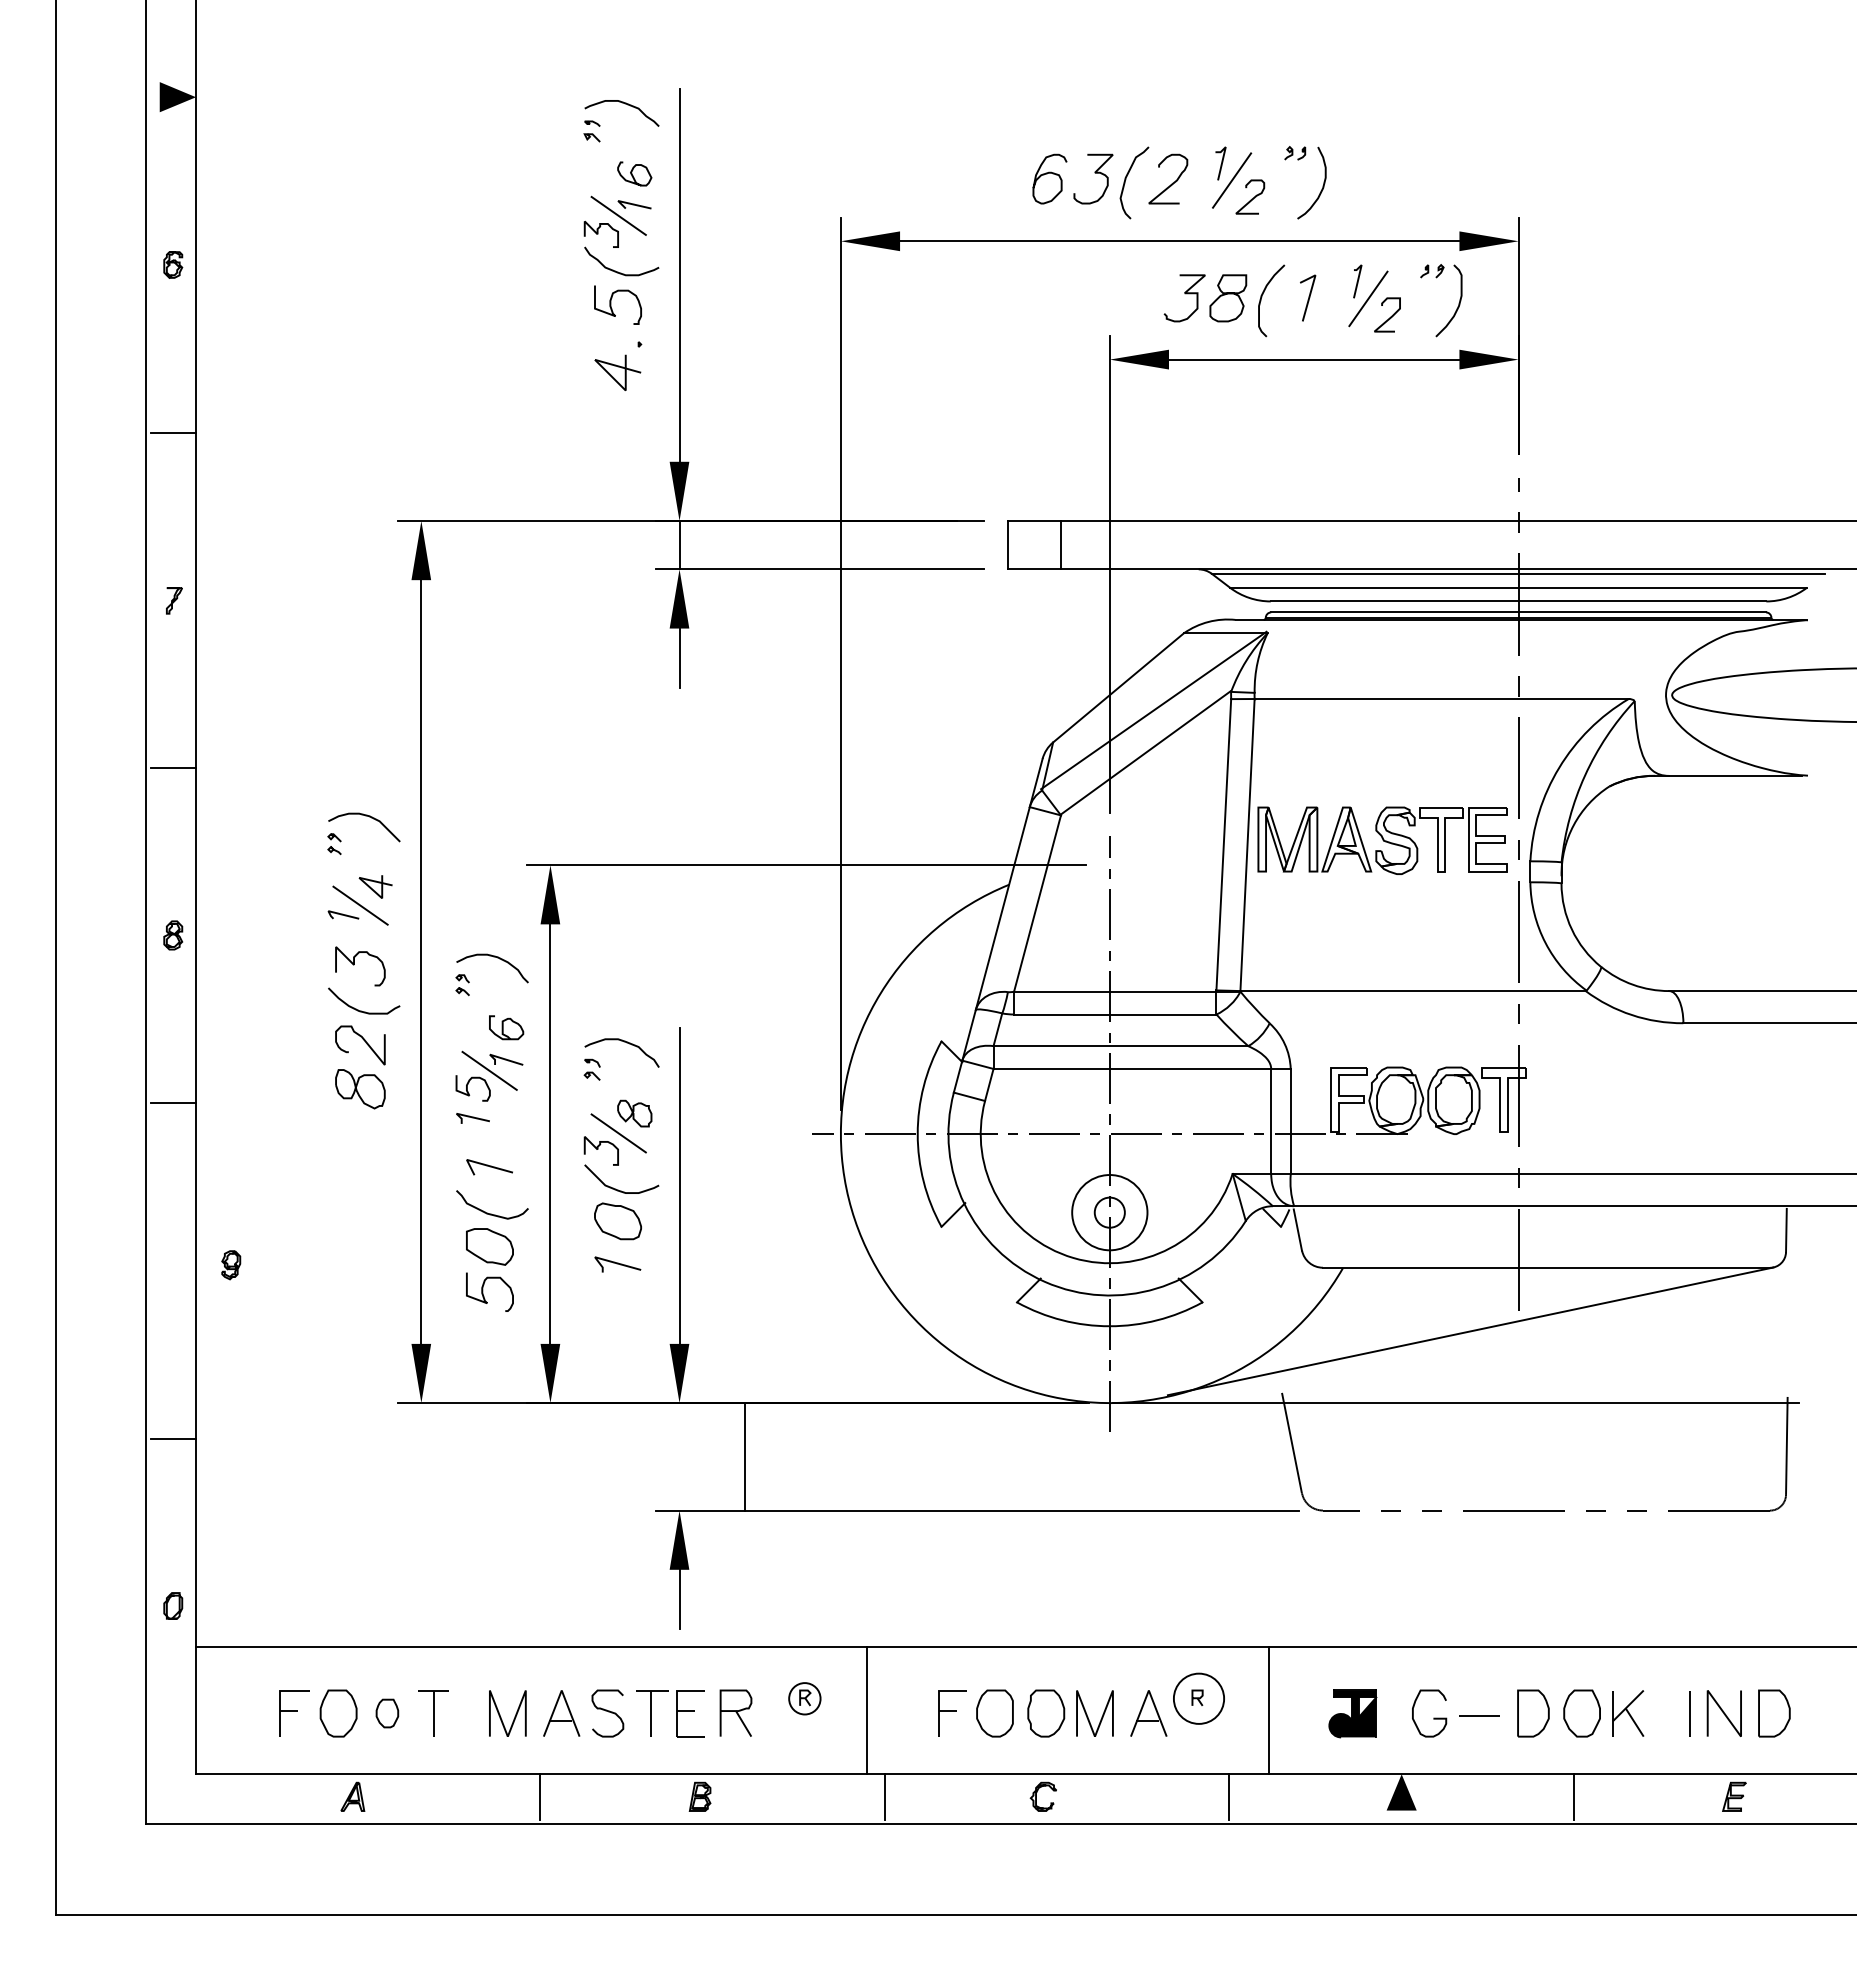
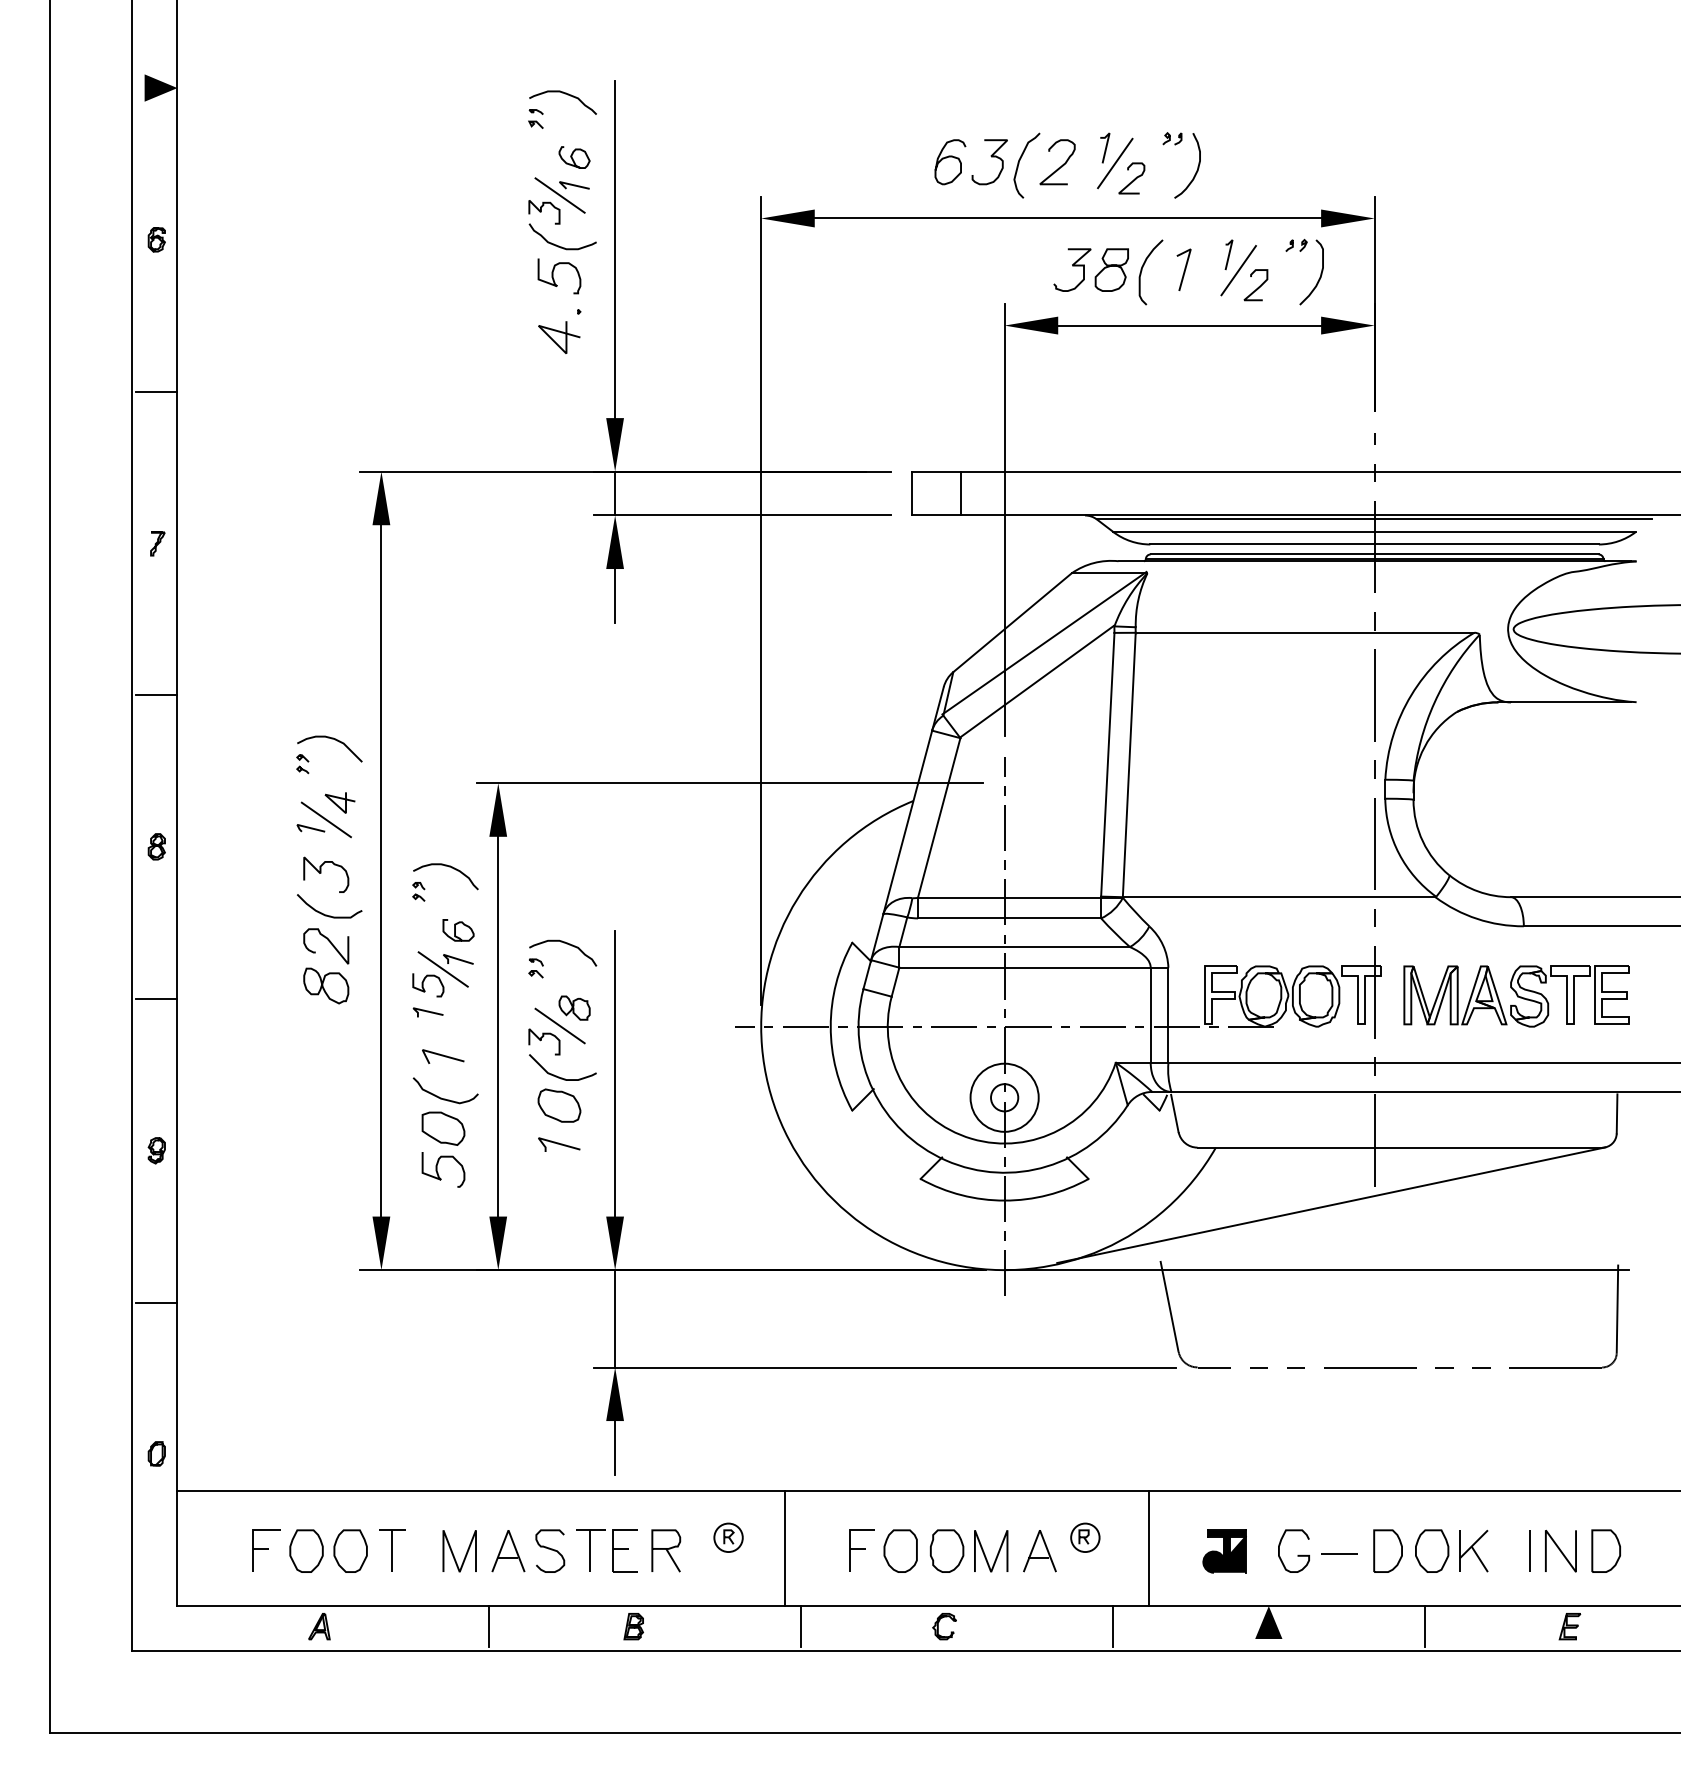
part: (1382, 840) -> (1516, 996), moved
part: (231, 1265) -> (157, 1151), moved
line: (744, 1456) -> (615, 1318), moved
circle: (1198, 1698) -> (1084, 1537), size x0.62
part: (387, 1713) -> (350, 1551), size x1.67

